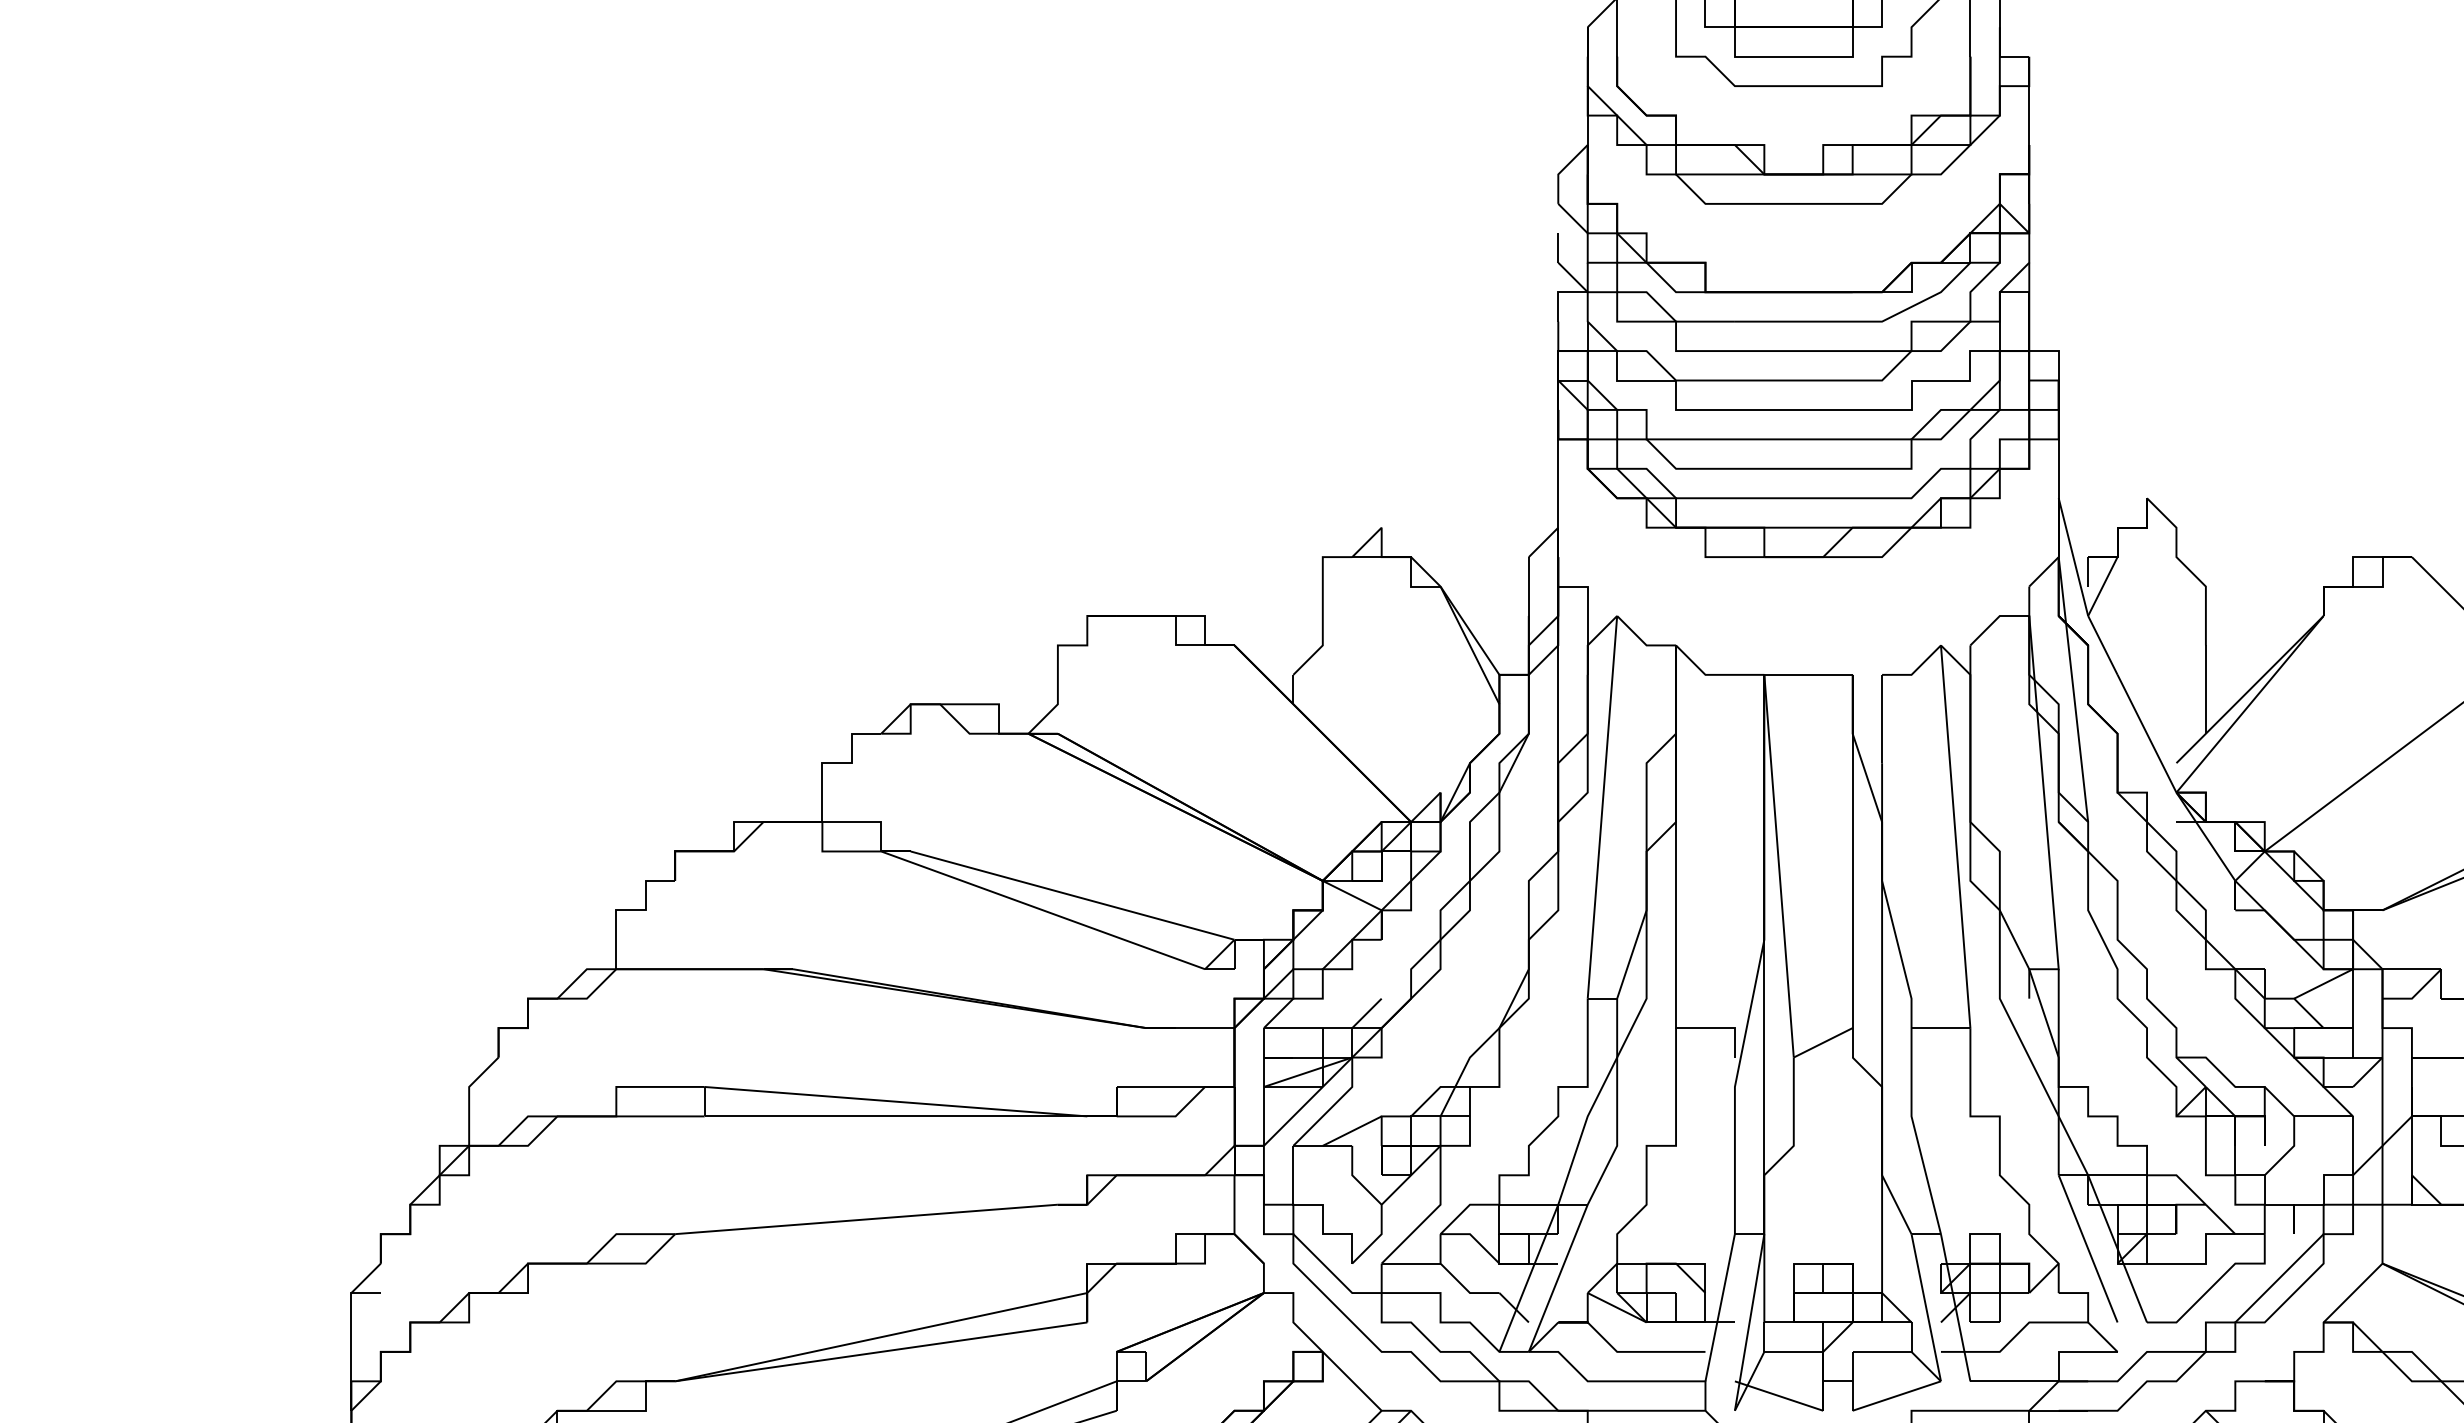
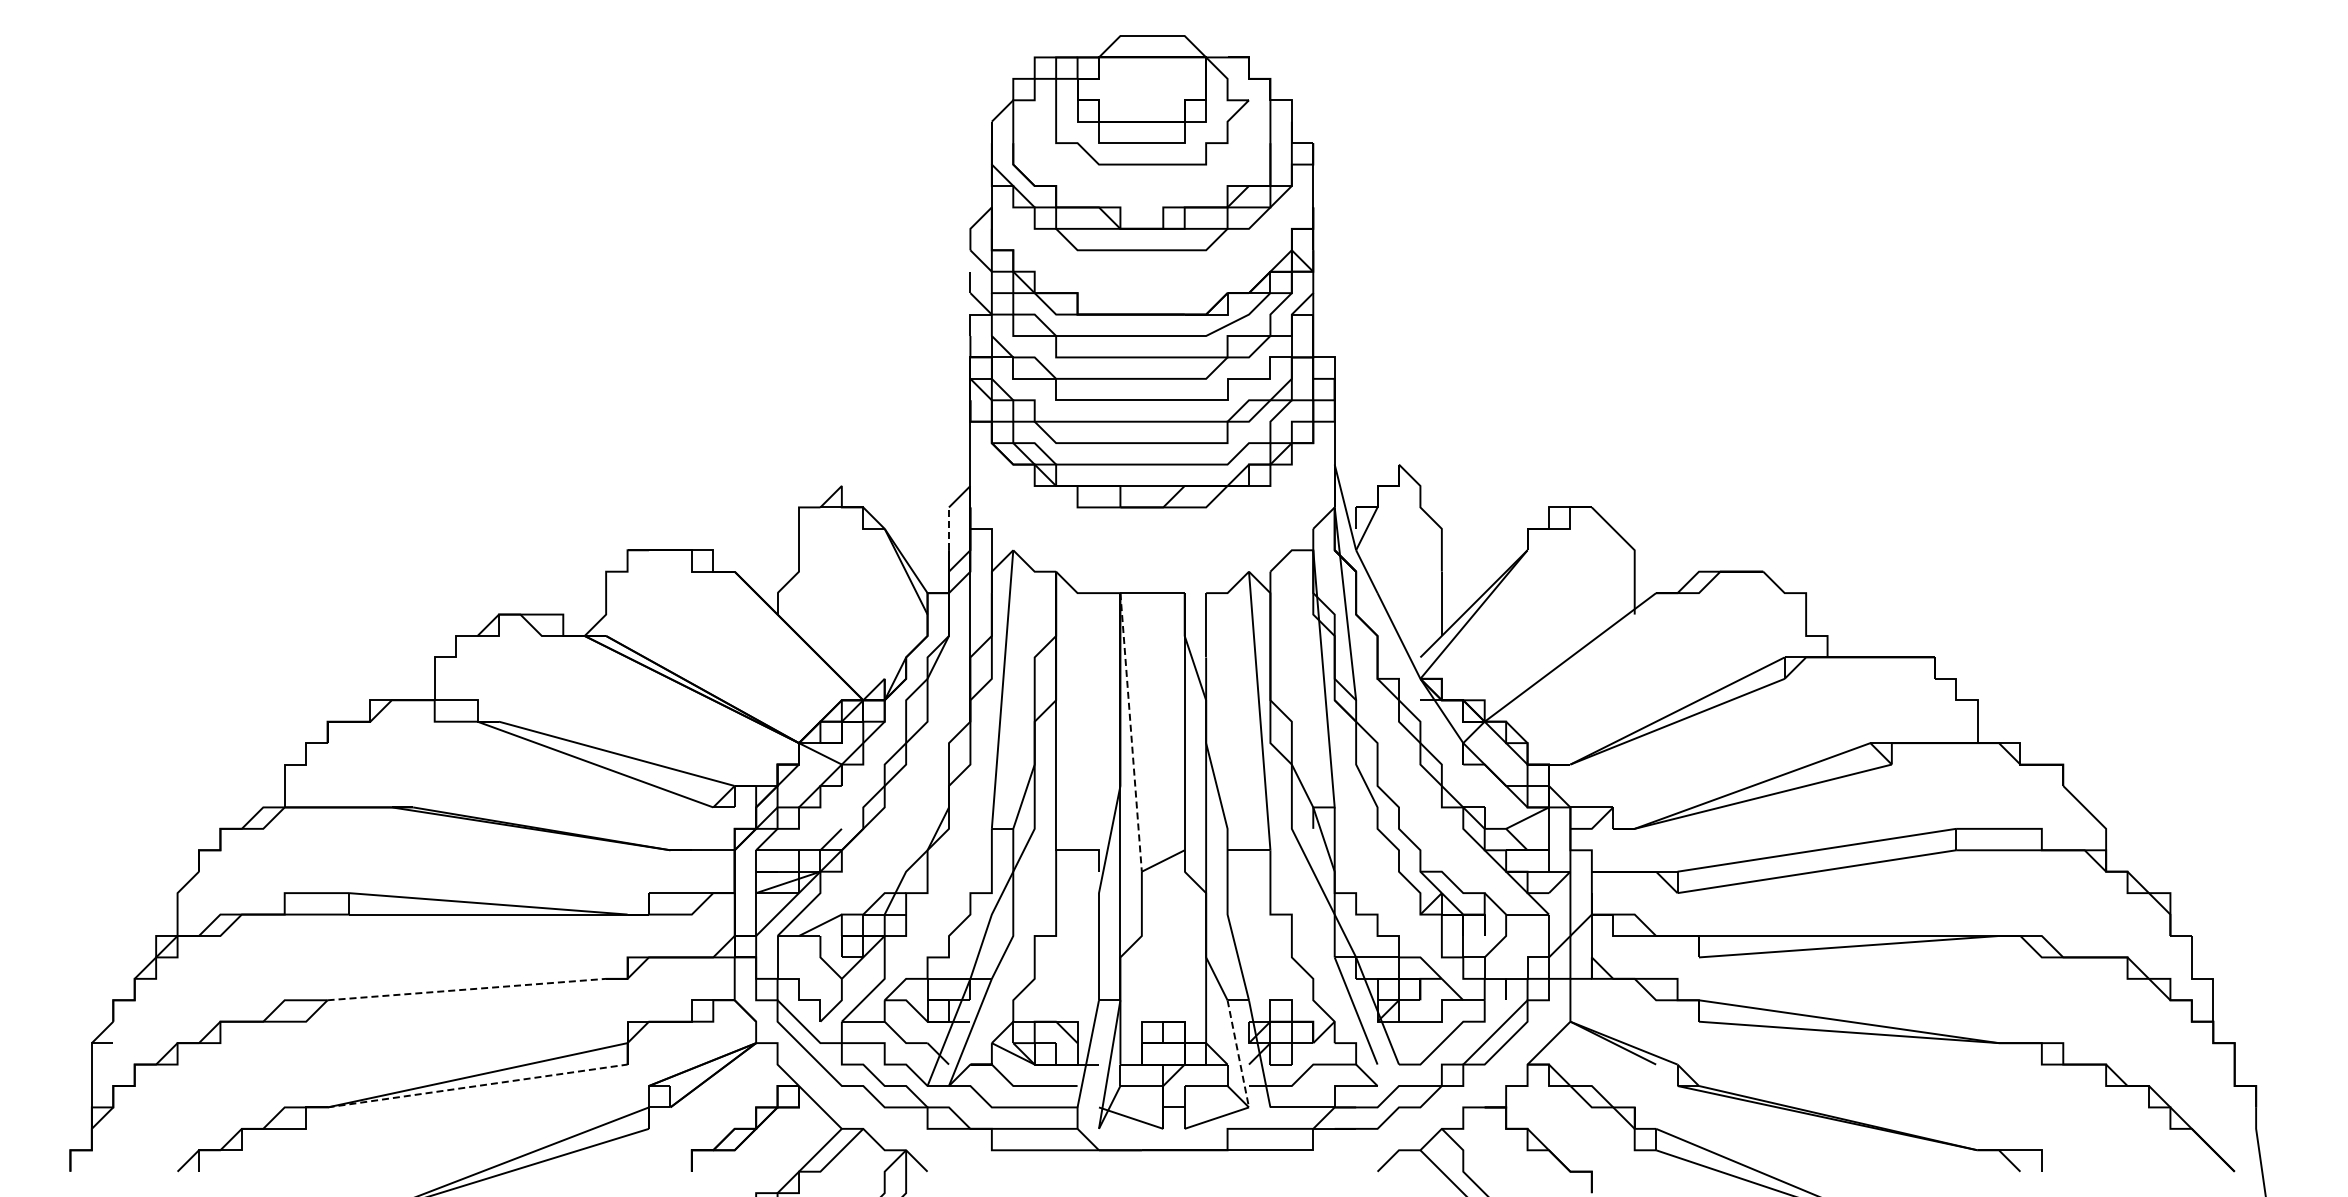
line: (1529, 586) -> (949, 528), solid -> dashed
line: (1779, 866) -> (1131, 732), solid -> dashed
line: (866, 1219) -> (466, 989), solid -> dashed
line: (1926, 1307) -> (1238, 1053), solid -> dashed
line: (881, 1351) -> (477, 1085), solid -> dashed

